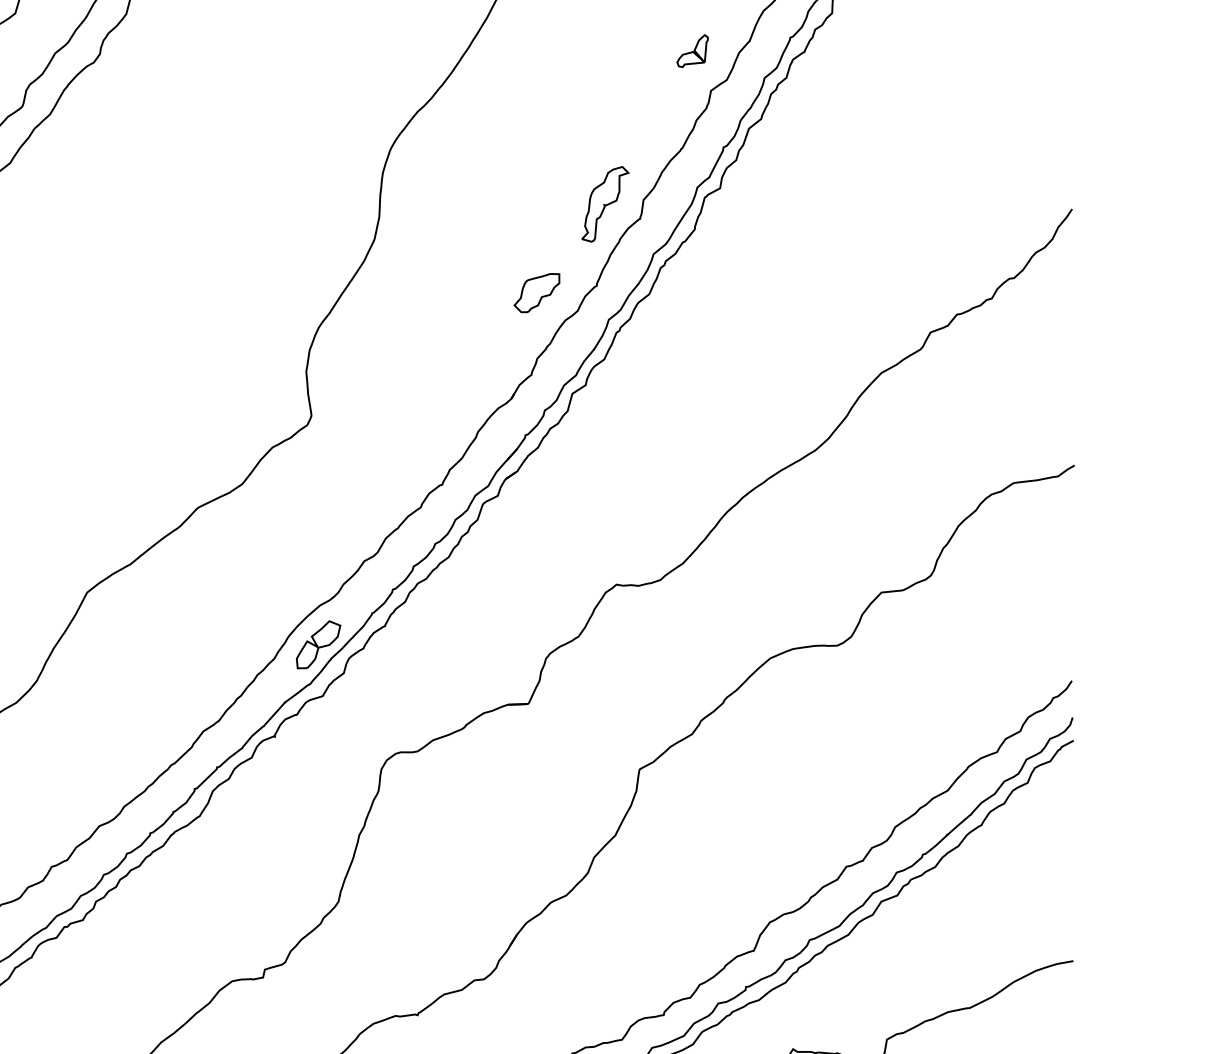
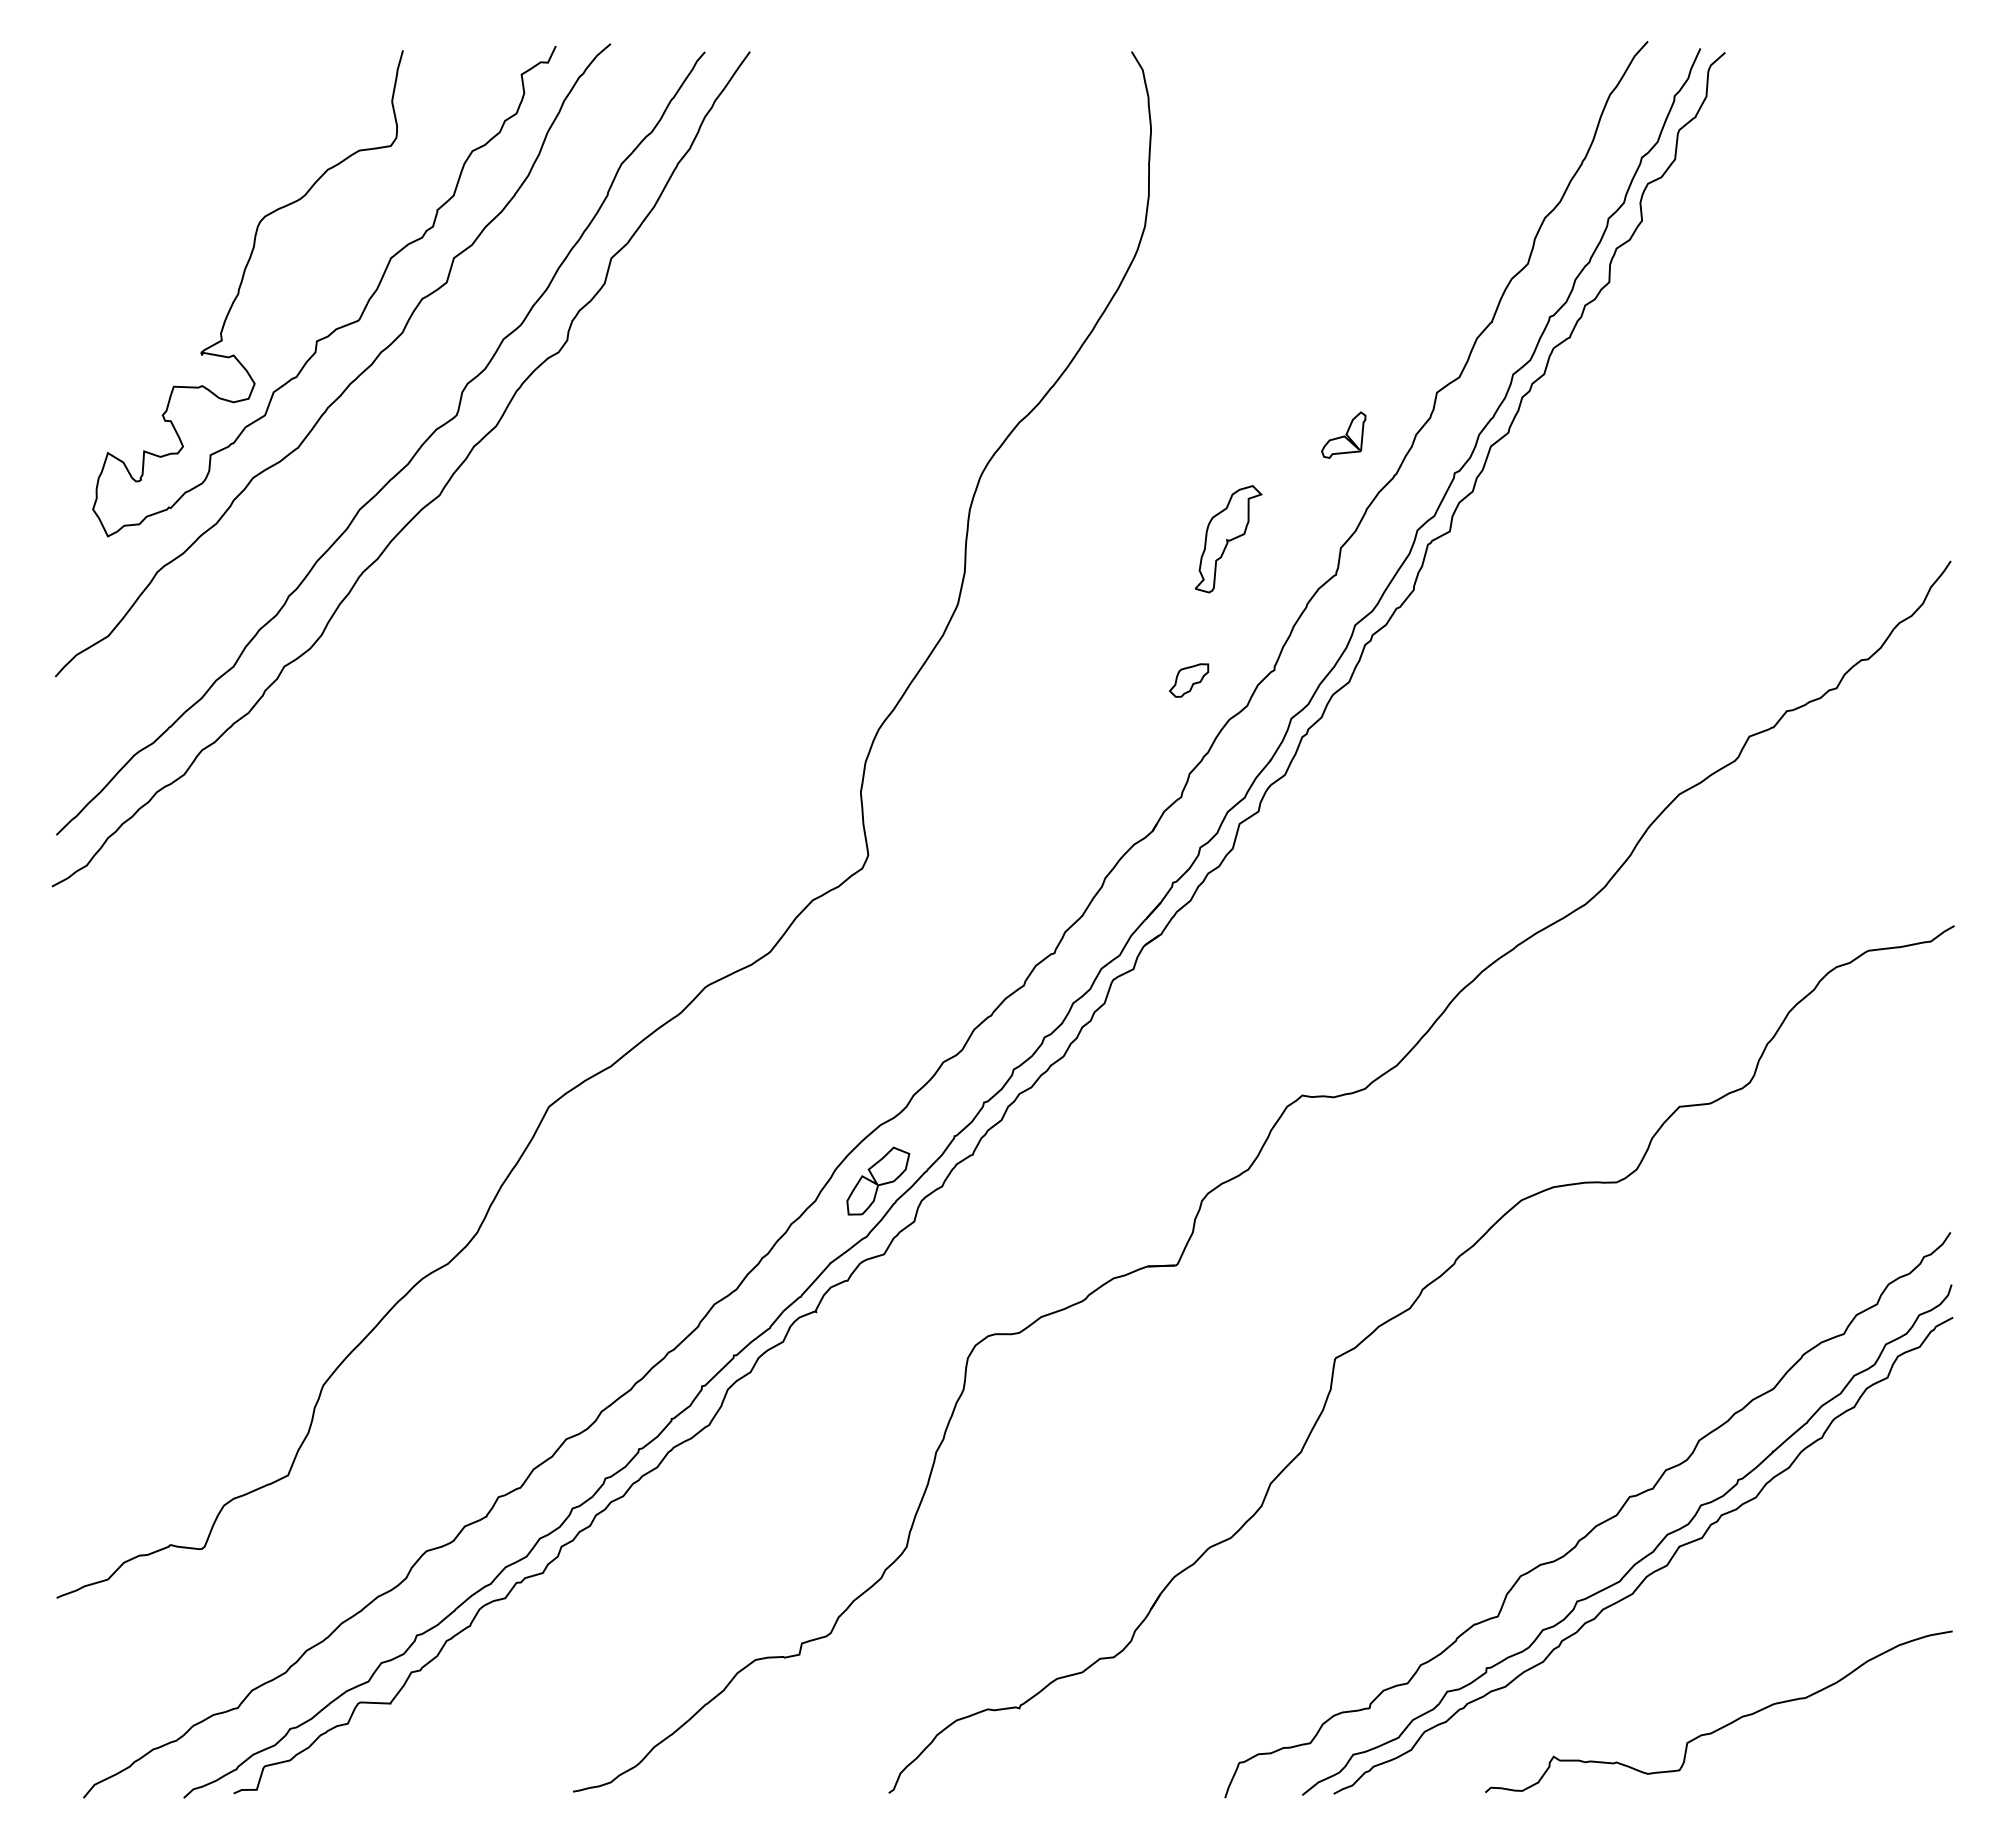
part: (692, 50) -> (1343, 434), moved
part: (605, 204) -> (1228, 539), moved
part: (536, 293) -> (1188, 680), size x0.6

